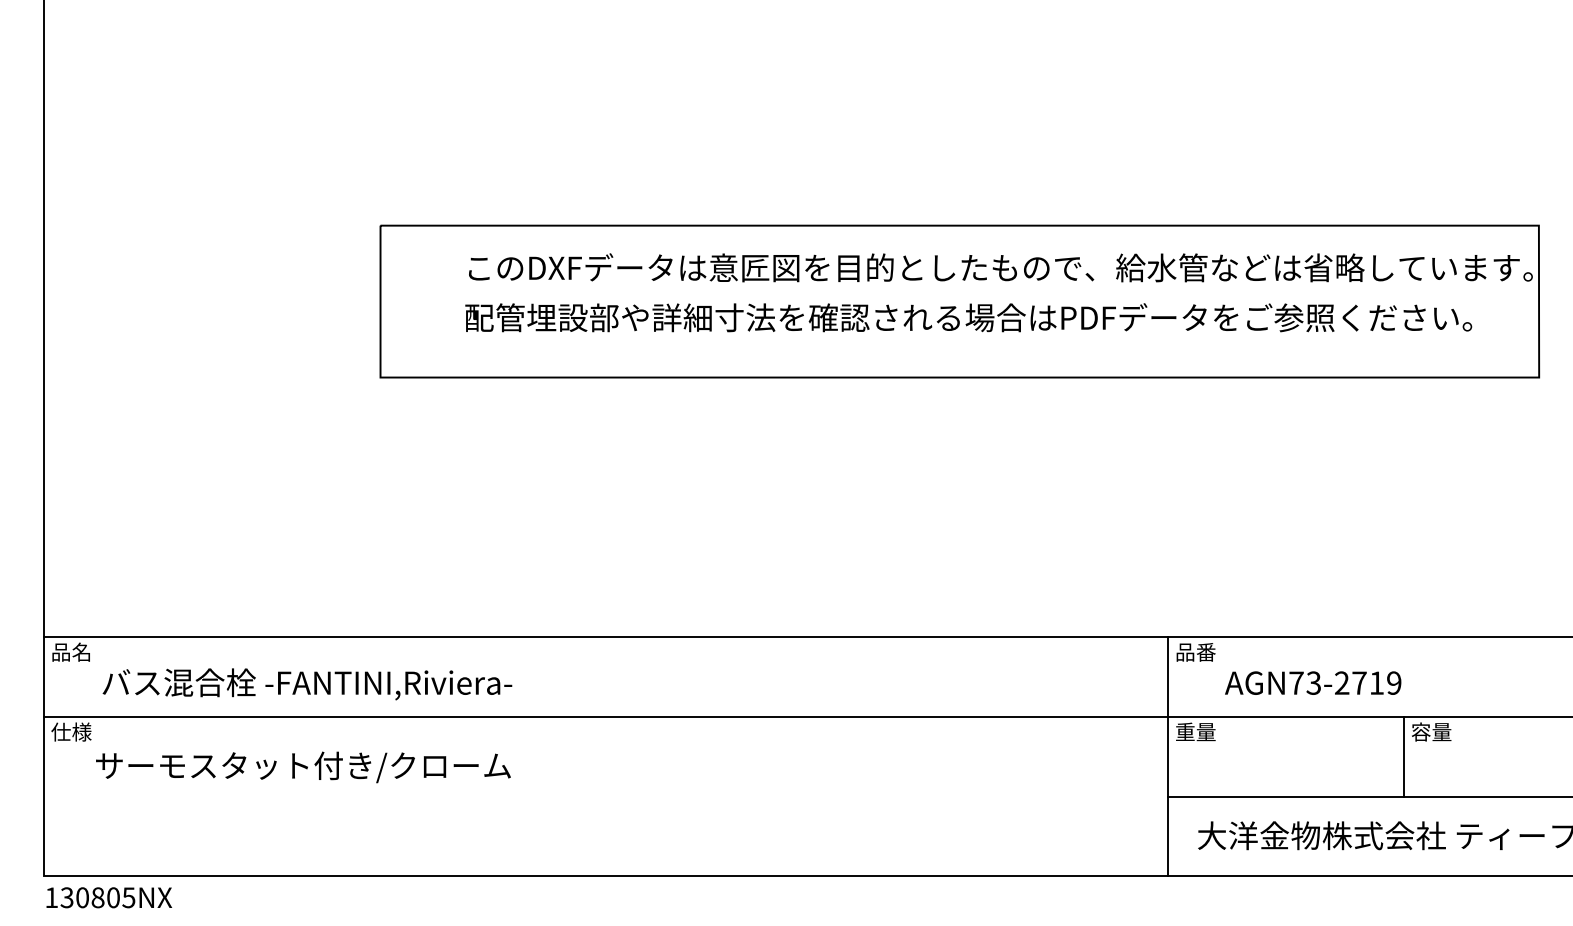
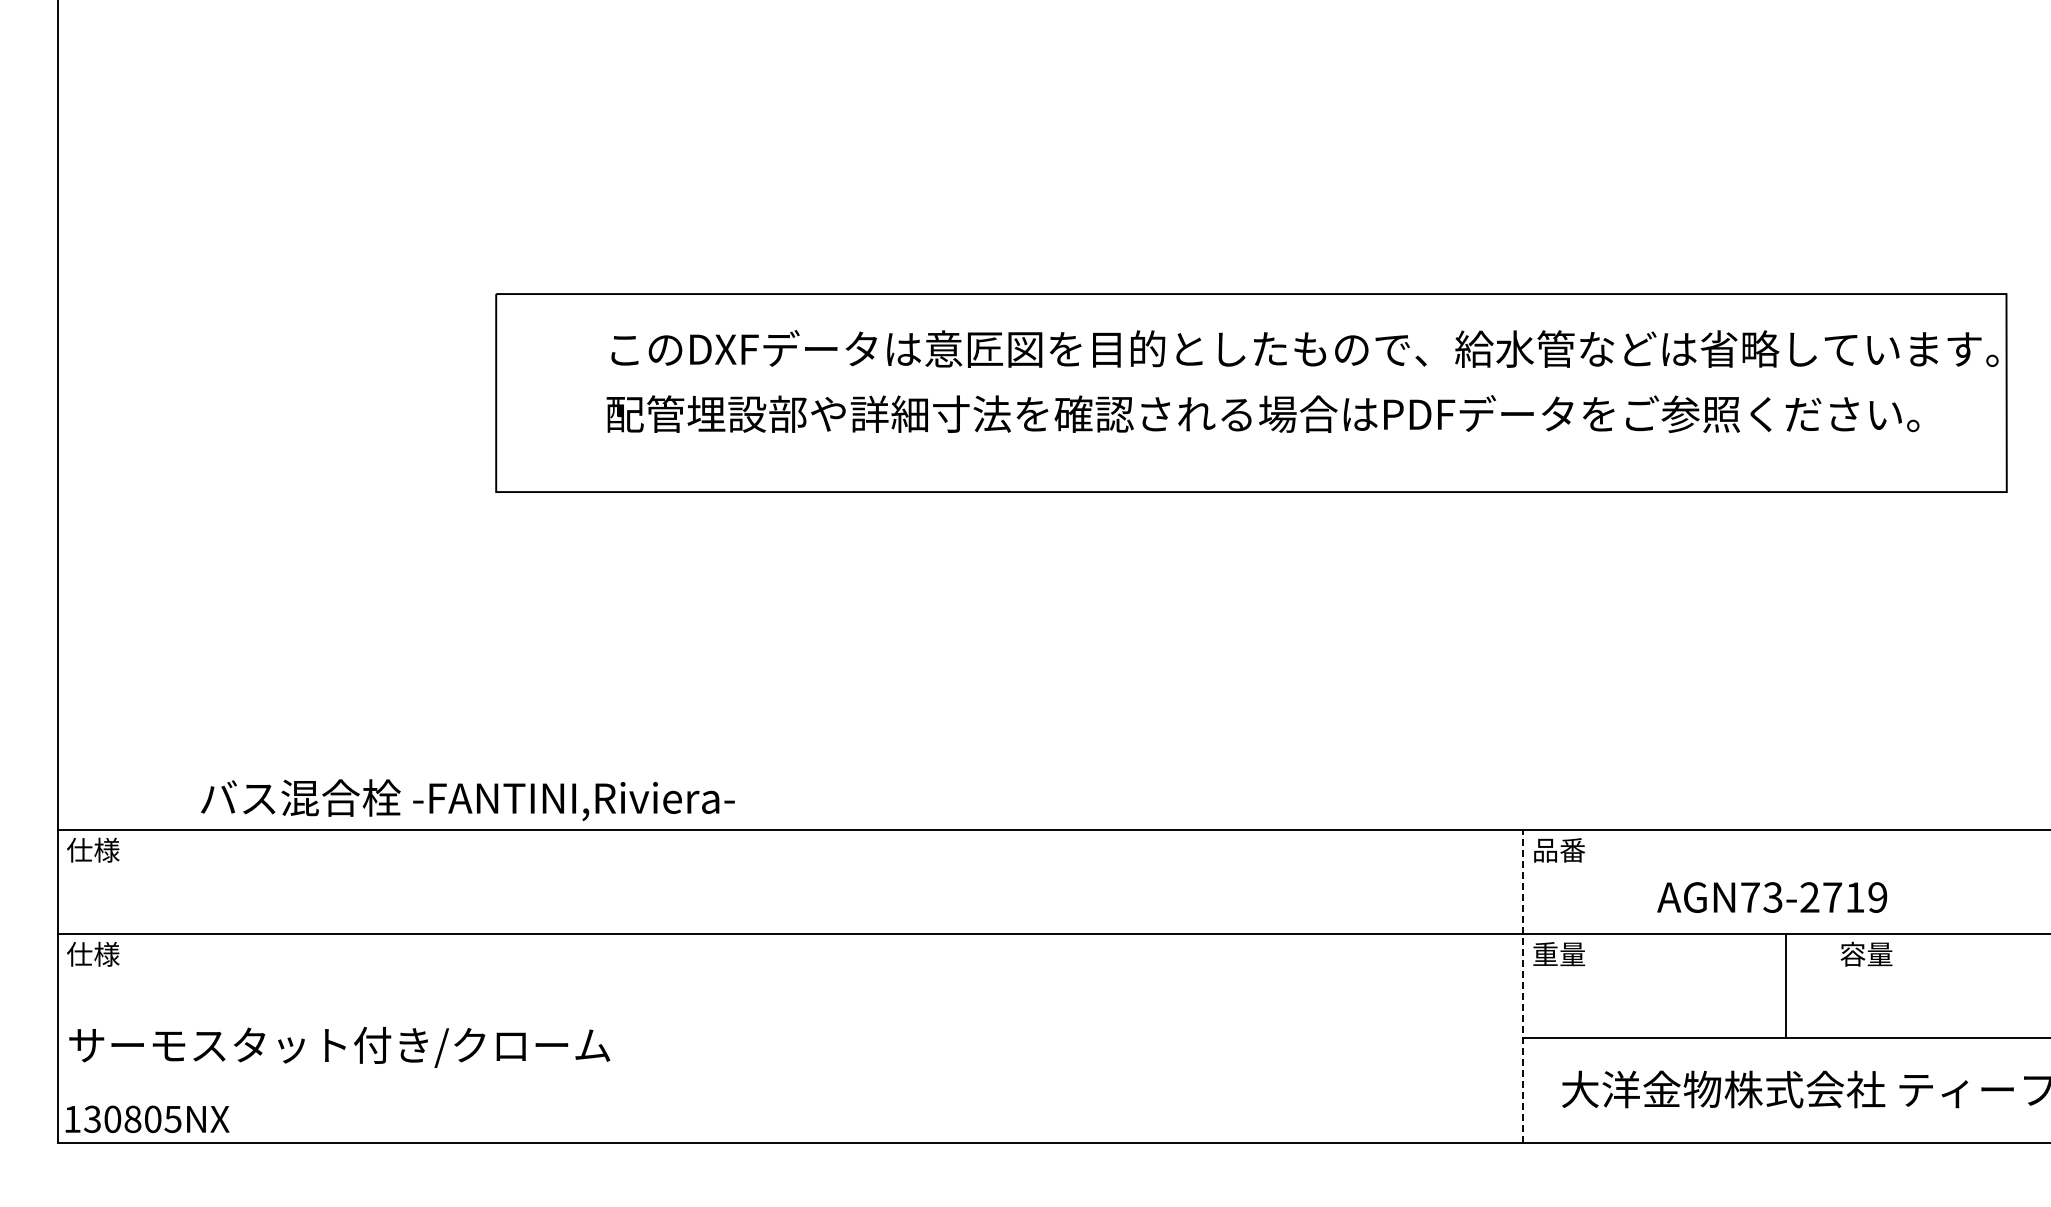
text: (71, 651) -> (93, 849), 品名 -> 仕様
text: (307, 683) -> (467, 799), moved
text: (1313, 683) -> (1772, 897), moved
line: (1168, 755) -> (1523, 985), solid -> dashed
line: (1403, 756) -> (1785, 986), moved
text: (303, 766) -> (339, 1046), moved
text: (109, 897) -> (147, 1119), moved

